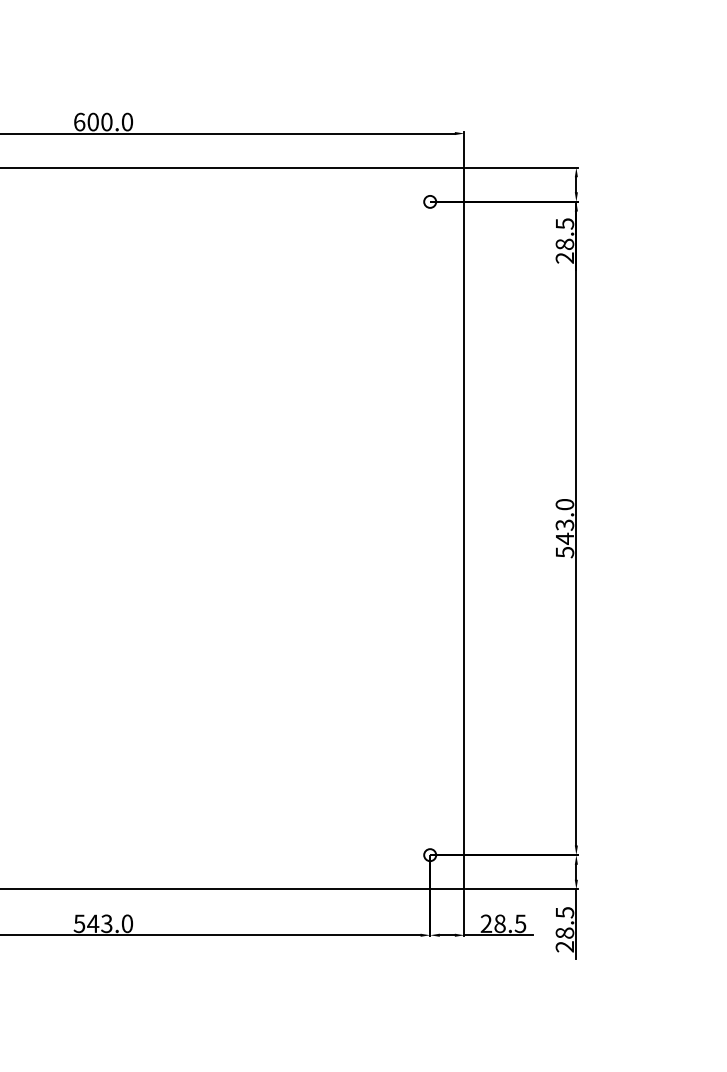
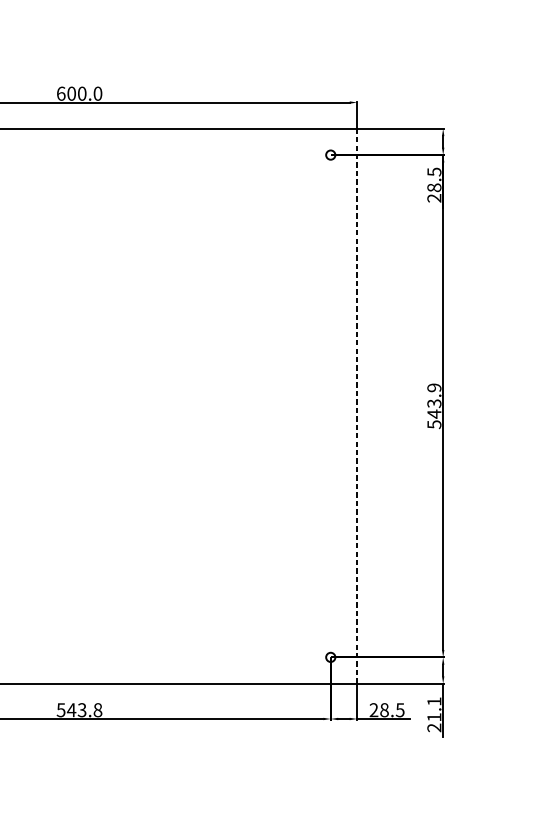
text: (564, 504) -> (434, 387), 543.0 -> 543.9
line: (464, 528) -> (357, 406), solid -> dashed
text: (564, 922) -> (434, 709), 28.5 -> 21.1
text: (127, 923) -> (98, 709), 543.0 -> 543.8

